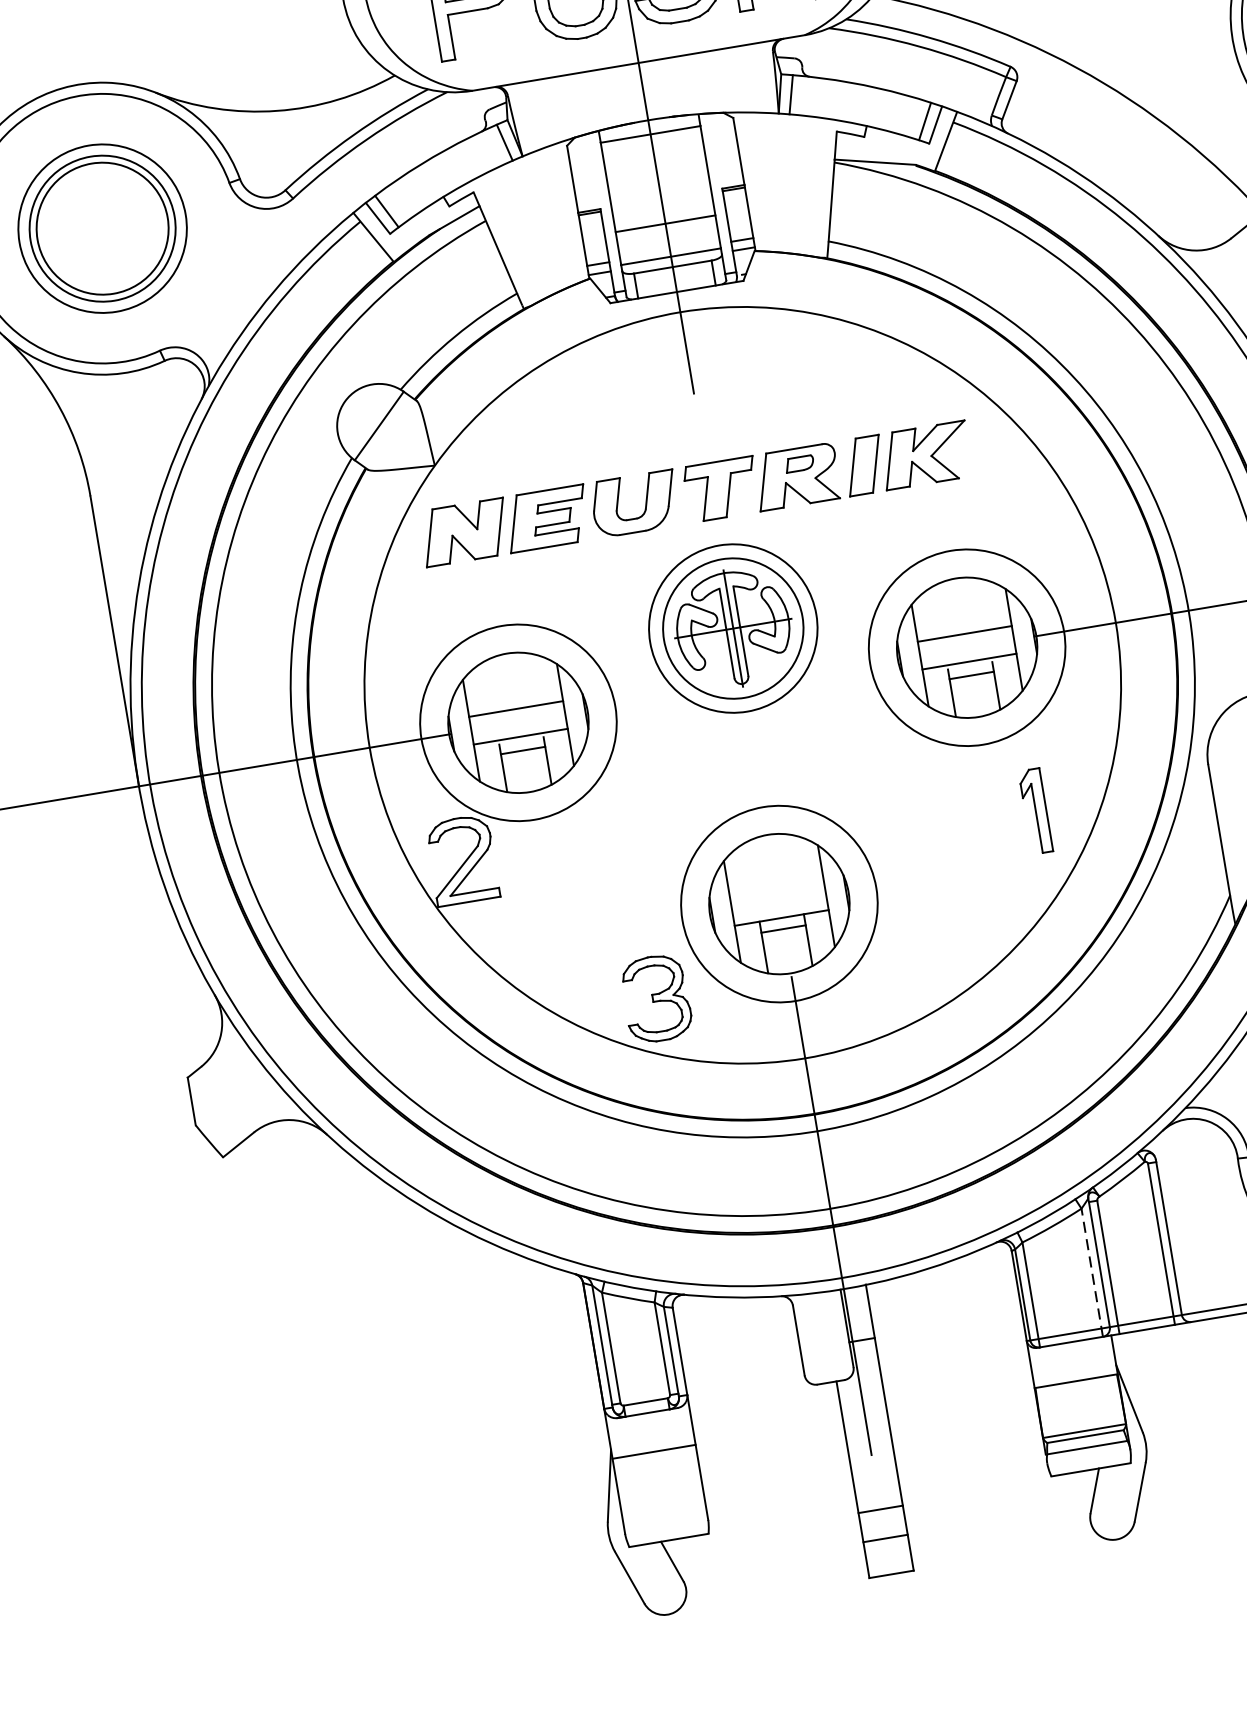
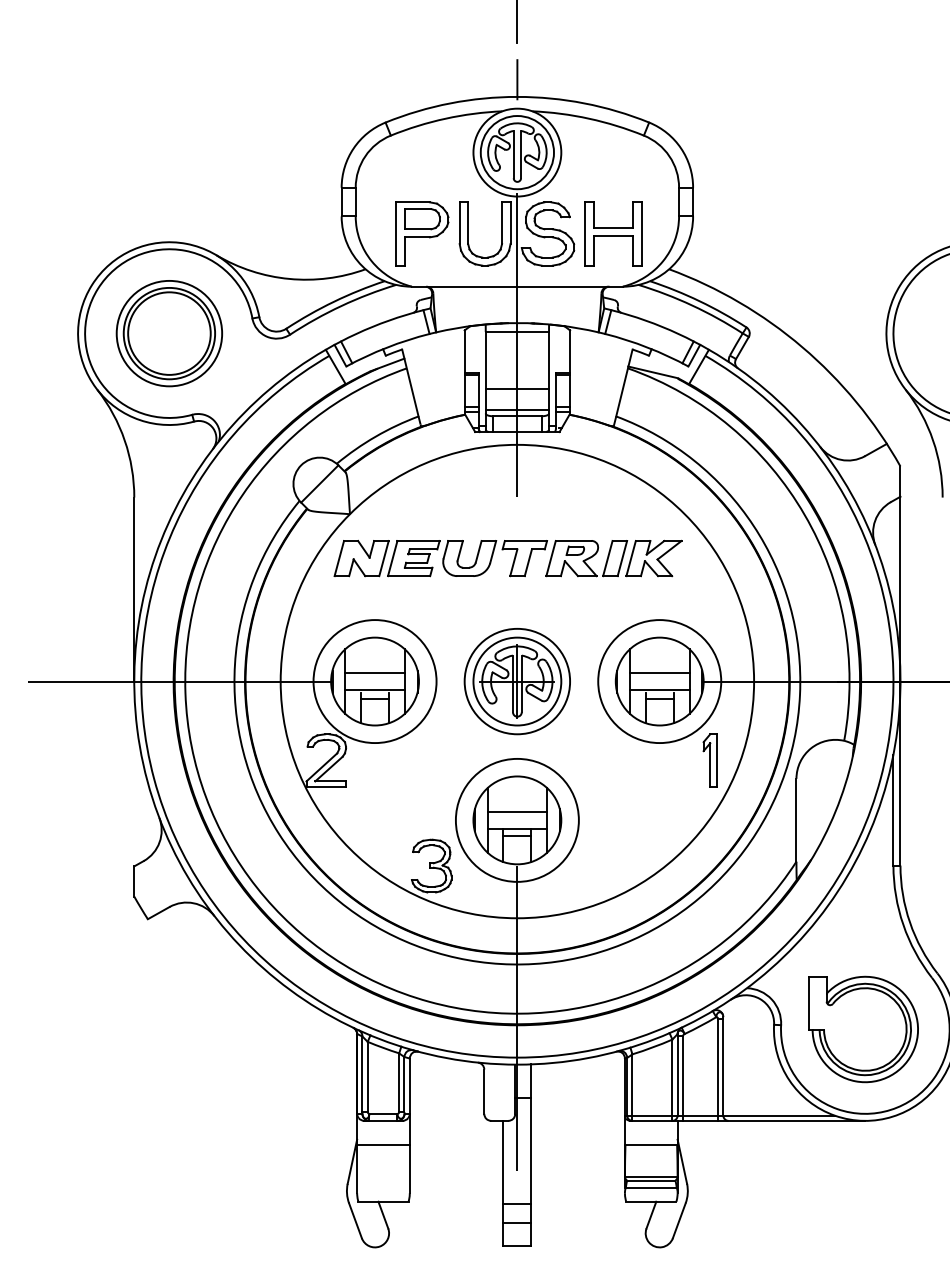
part: (731, 628) -> (516, 681), moved
part: (1034, 811) -> (709, 760), moved
line: (777, 890) -> (517, 811), added
line: (1092, 1273) -> (672, 1080), dashed -> solid

